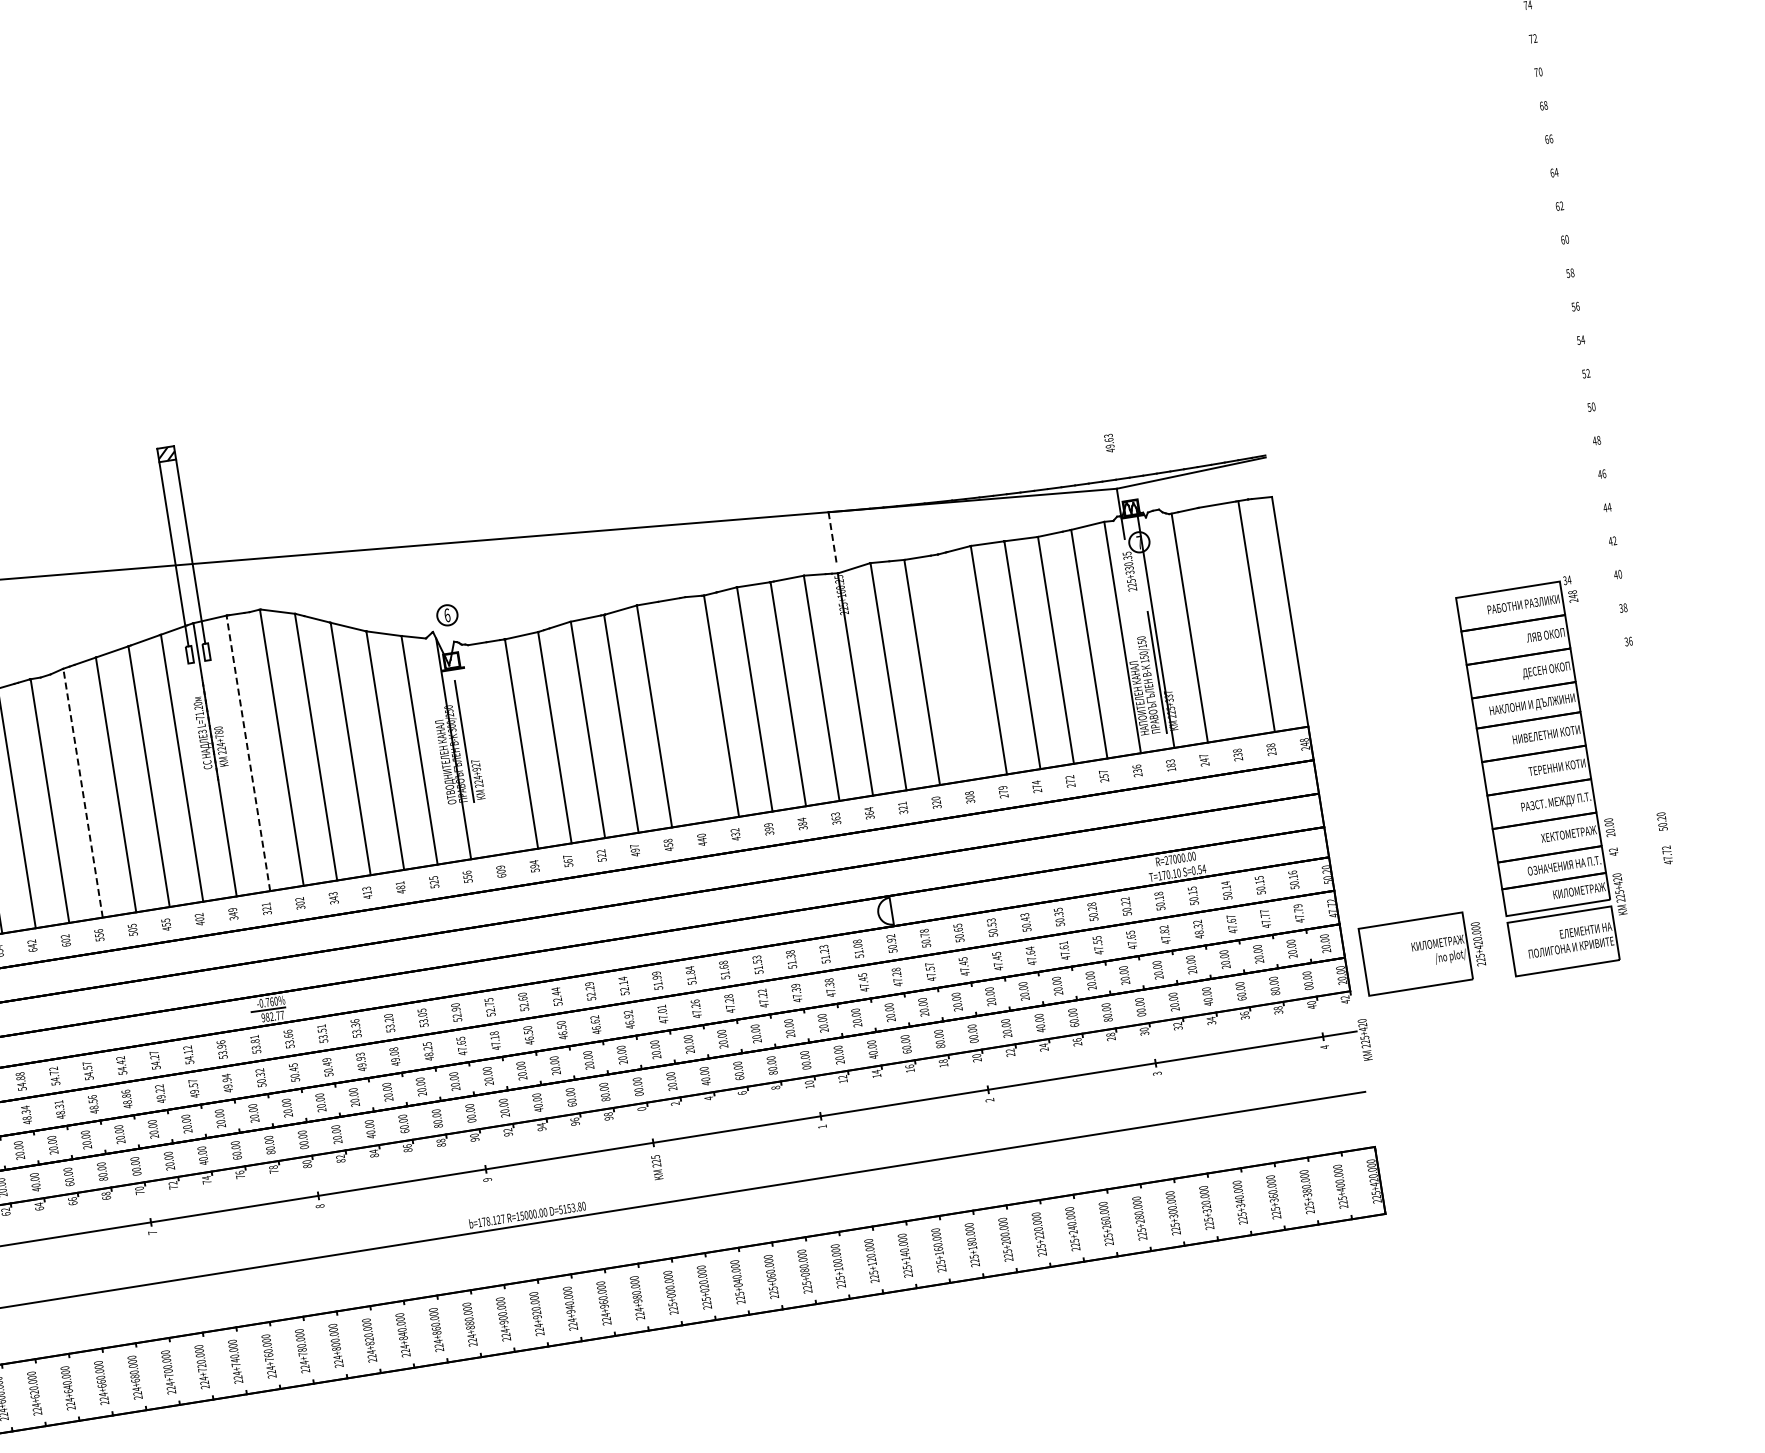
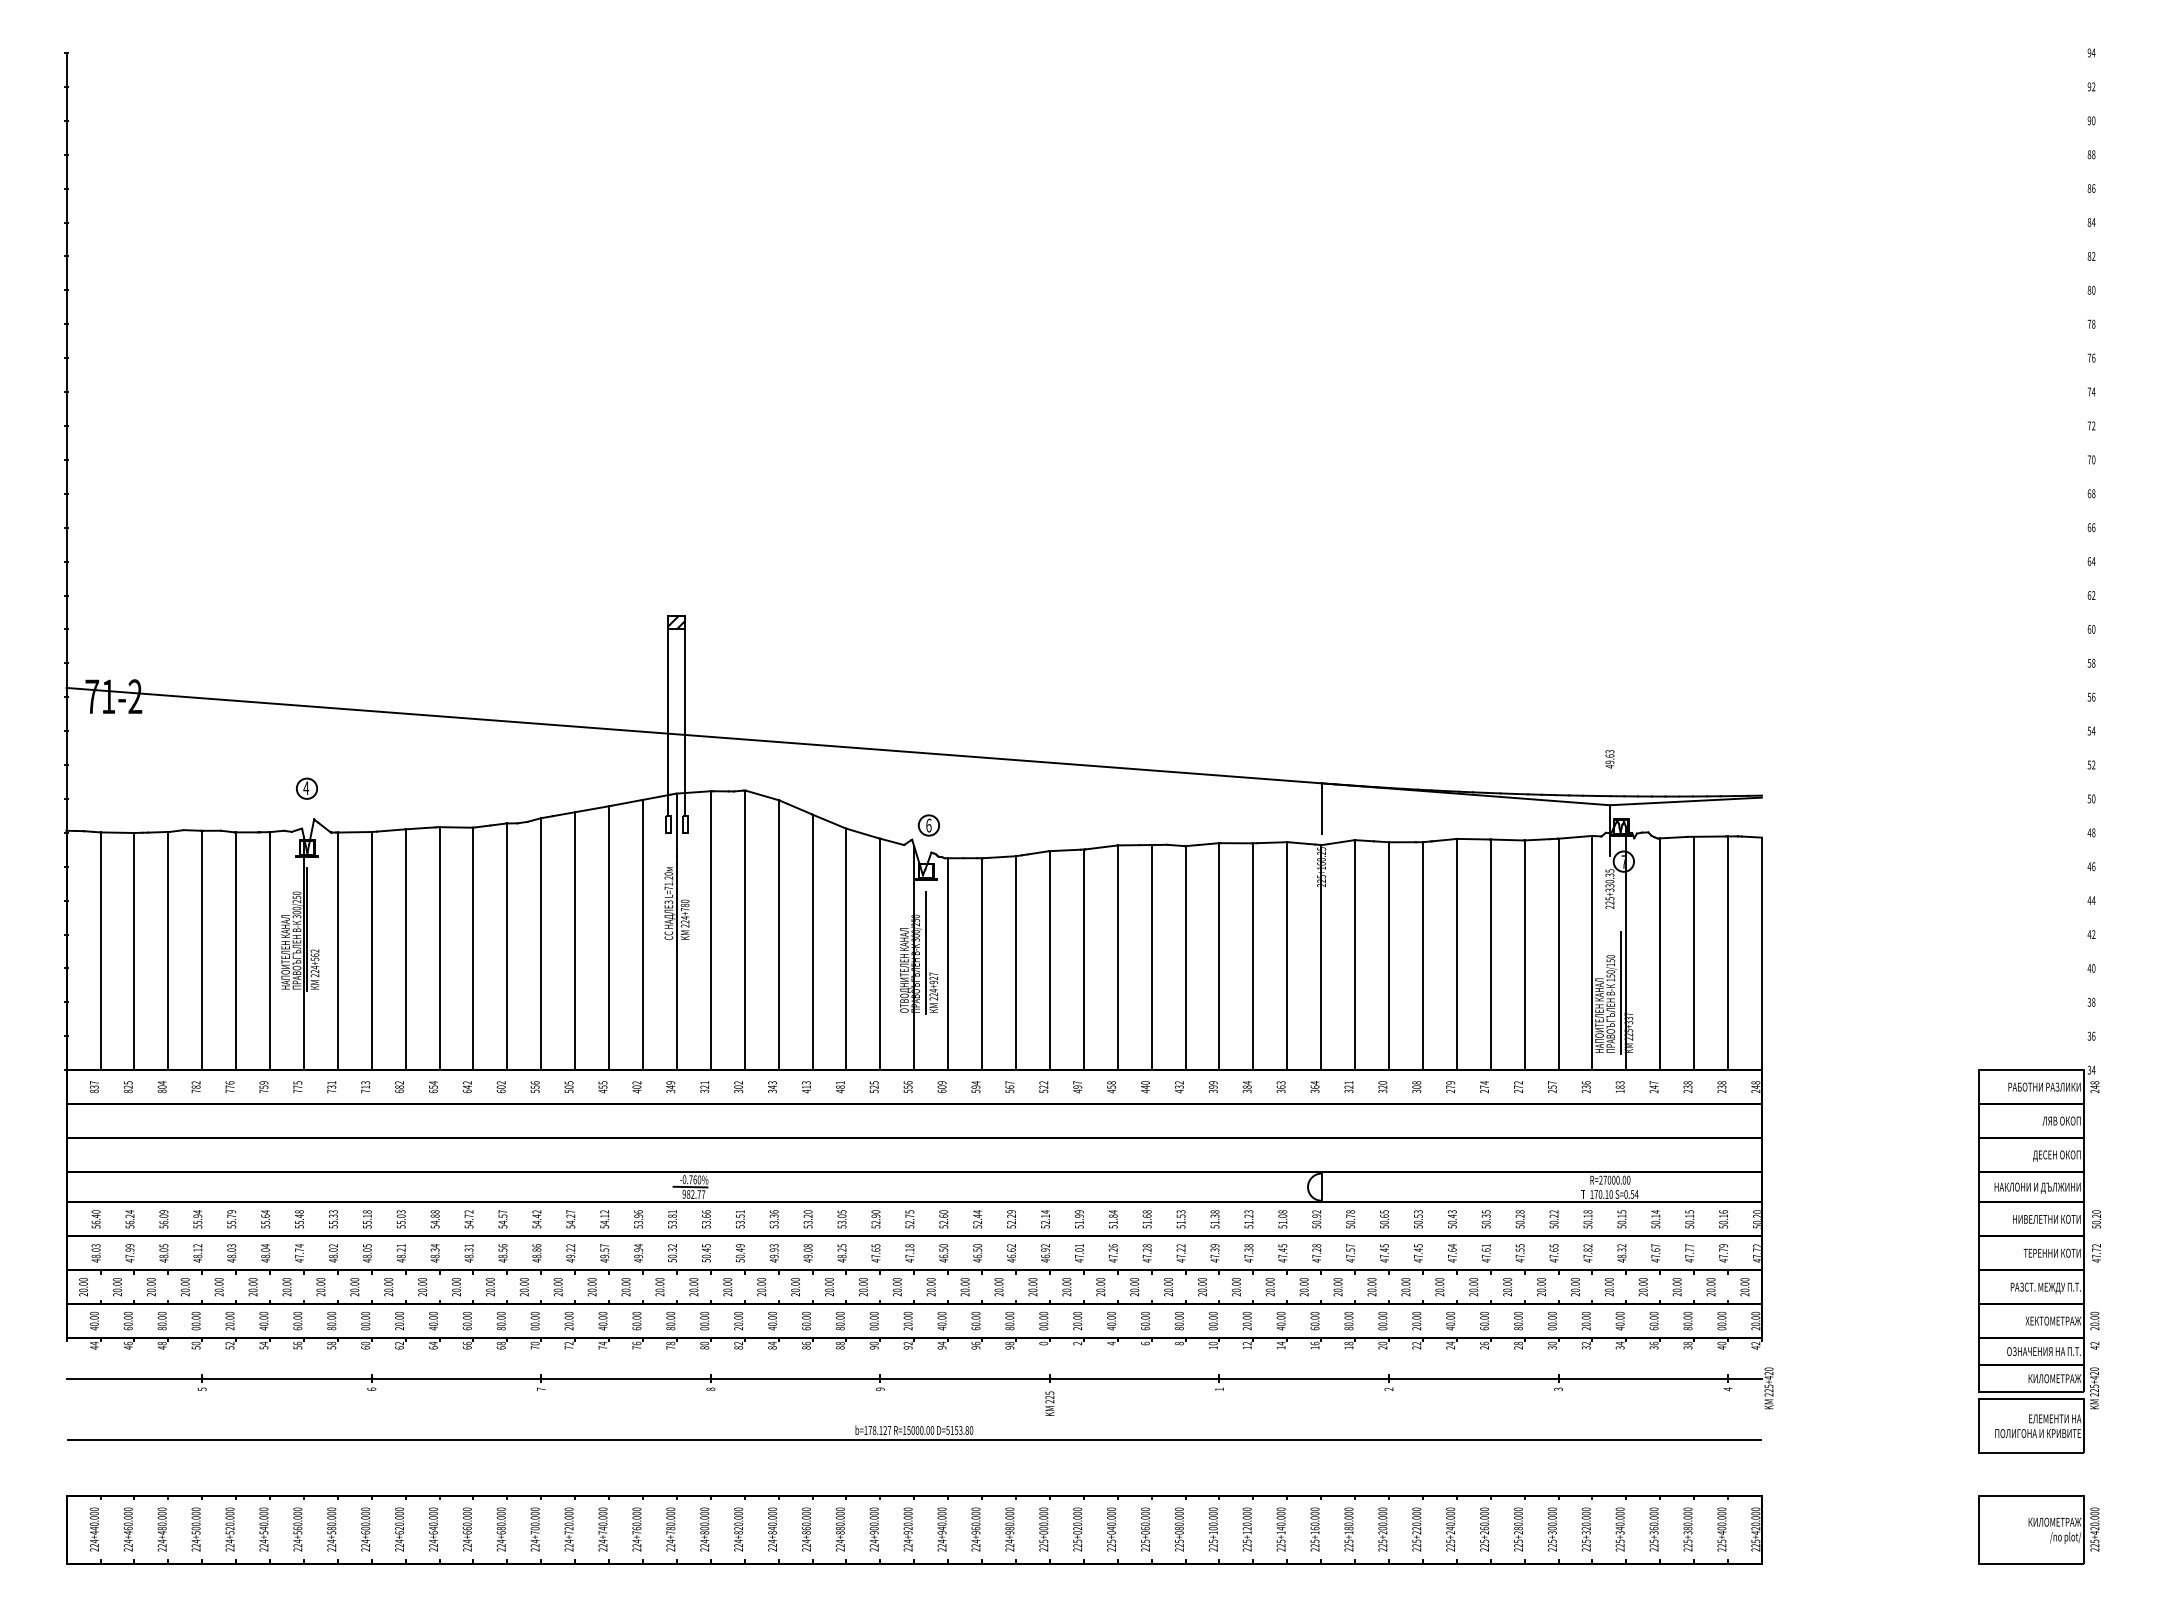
line: (832, 538) -> (1321, 809), dashed -> solid
line: (1223, 621) -> (1694, 953), added
line: (955, 667) -> (1422, 956), added
line: (687, 710) -> (1151, 957), added
line: (488, 749) -> (948, 964), added
line: (248, 753) -> (710, 930), dashed -> solid
part: (1544, 775) -> (2038, 1259), moved
line: (83, 793) -> (541, 944), dashed -> solid
part: (1422, 952) -> (2038, 1529), moved

